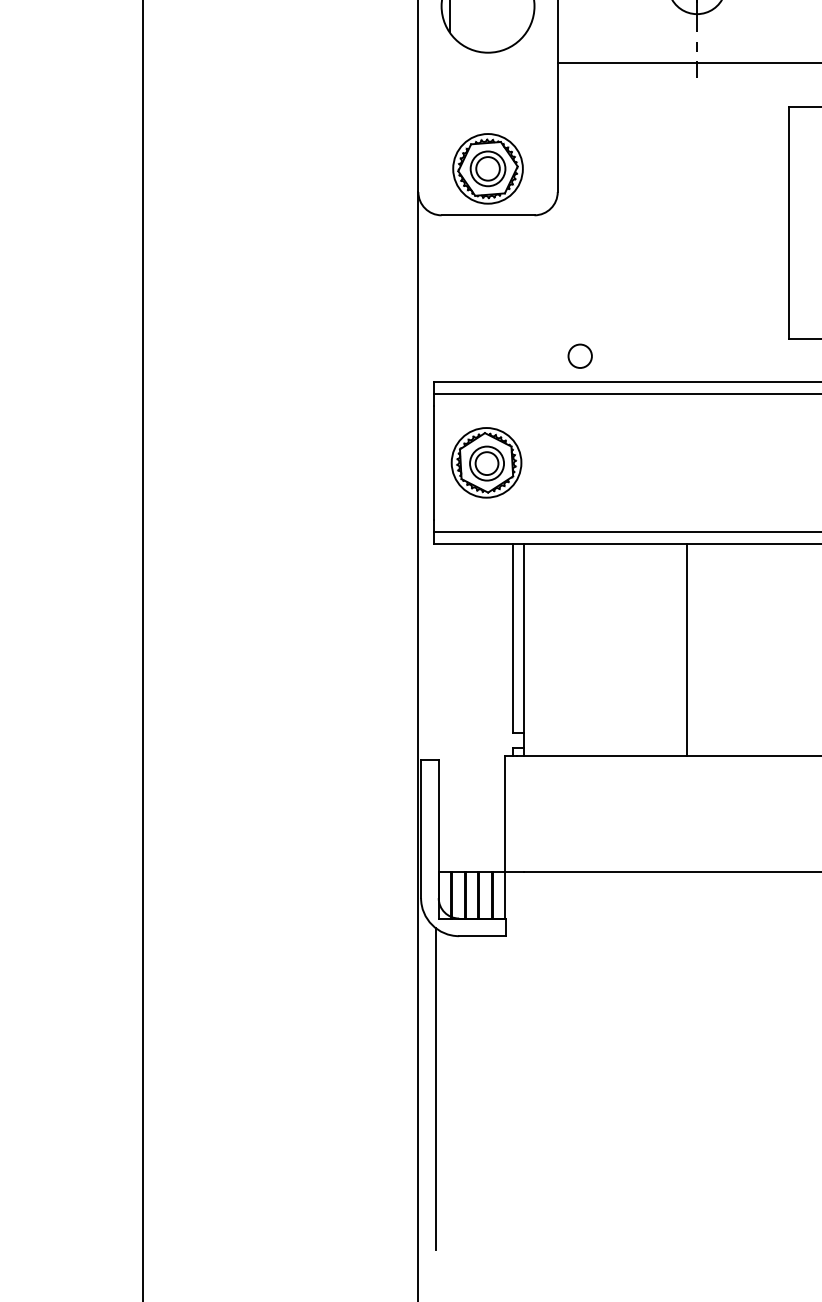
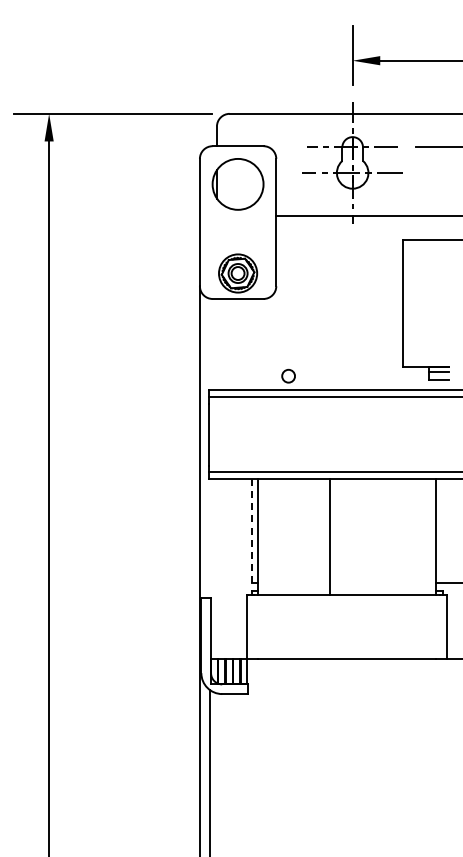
part: (486, 462) -> (237, 434), removed
line: (512, 637) -> (251, 530), solid -> dashed
line: (687, 650) -> (330, 537), moved

